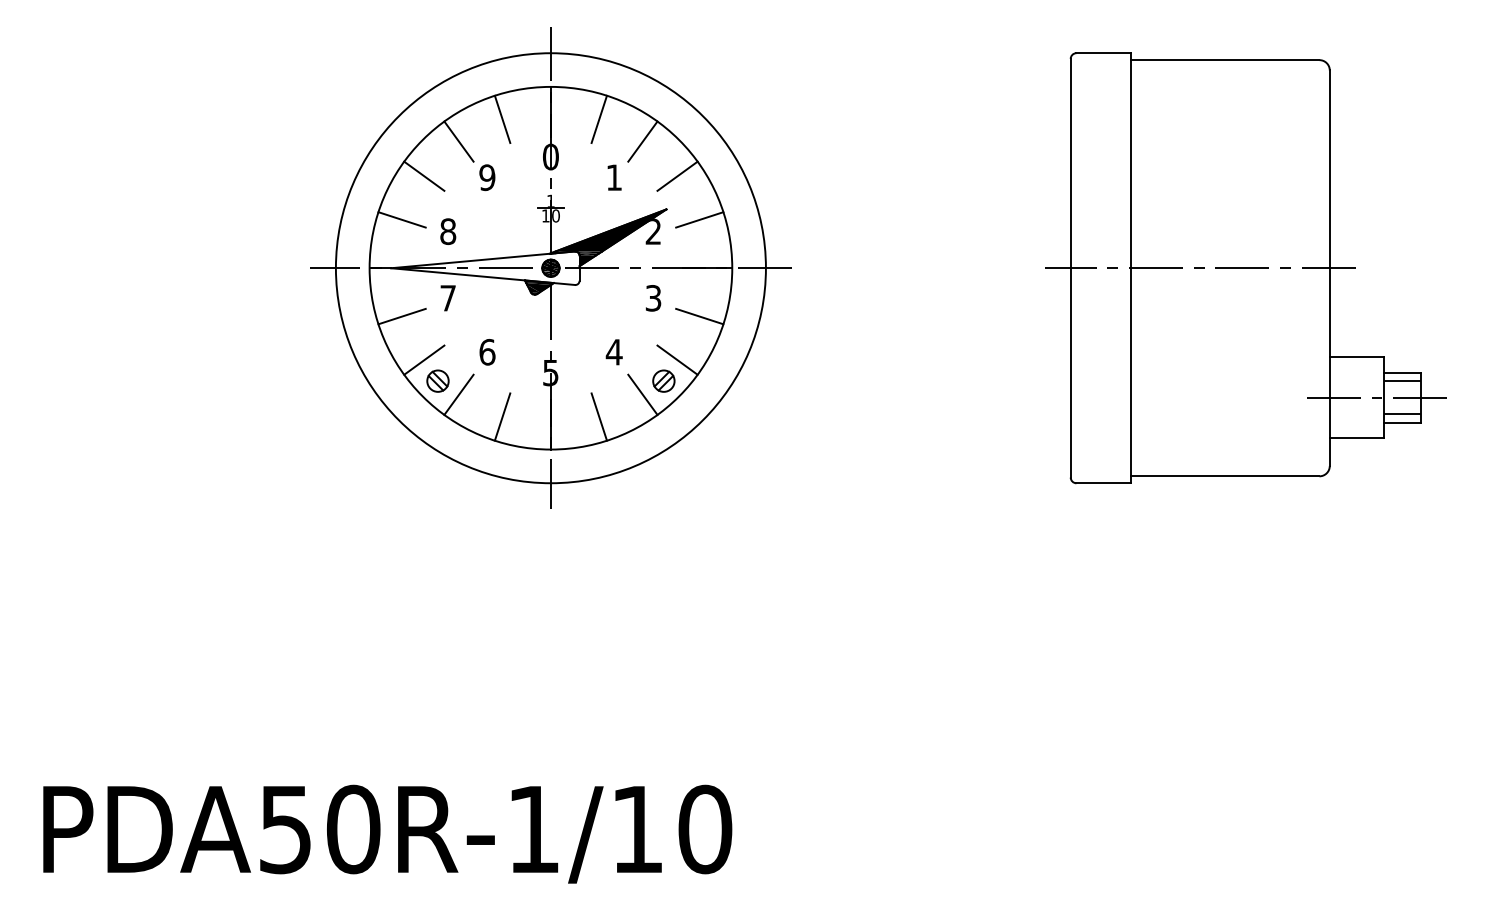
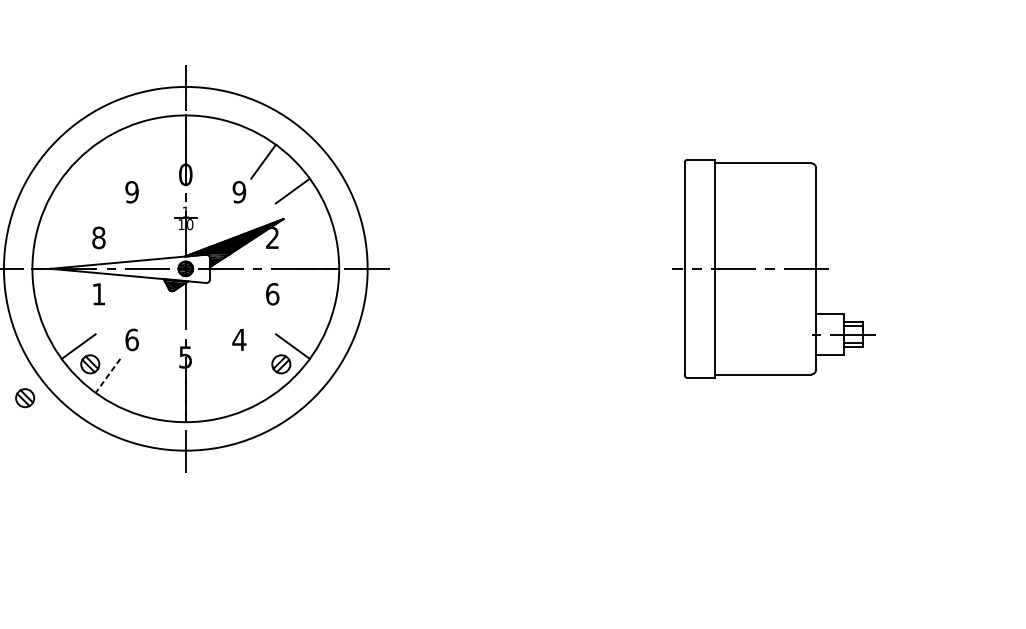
line: (502, 119) -> (144, 143), removed
line: (598, 119) -> (226, 143), removed
line: (458, 141) -> (107, 161), removed
line: (424, 175) -> (78, 190), removed
text: (614, 177) -> (239, 192), 1 -> 9
line: (401, 219) -> (59, 227), removed
line: (699, 219) -> (311, 227), removed
part: (1245, 268) -> (773, 269), size x0.6
text: (447, 298) -> (98, 294), 7 -> 1
text: (653, 298) -> (272, 294), 3 -> 6
line: (401, 316) -> (59, 309), removed
line: (699, 316) -> (311, 309), removed
line: (458, 394) -> (107, 375), solid -> dashed
line: (642, 394) -> (263, 375), removed
line: (502, 416) -> (144, 394), removed
line: (598, 416) -> (226, 394), removed
part: (360, 420) -> (24, 397), added

